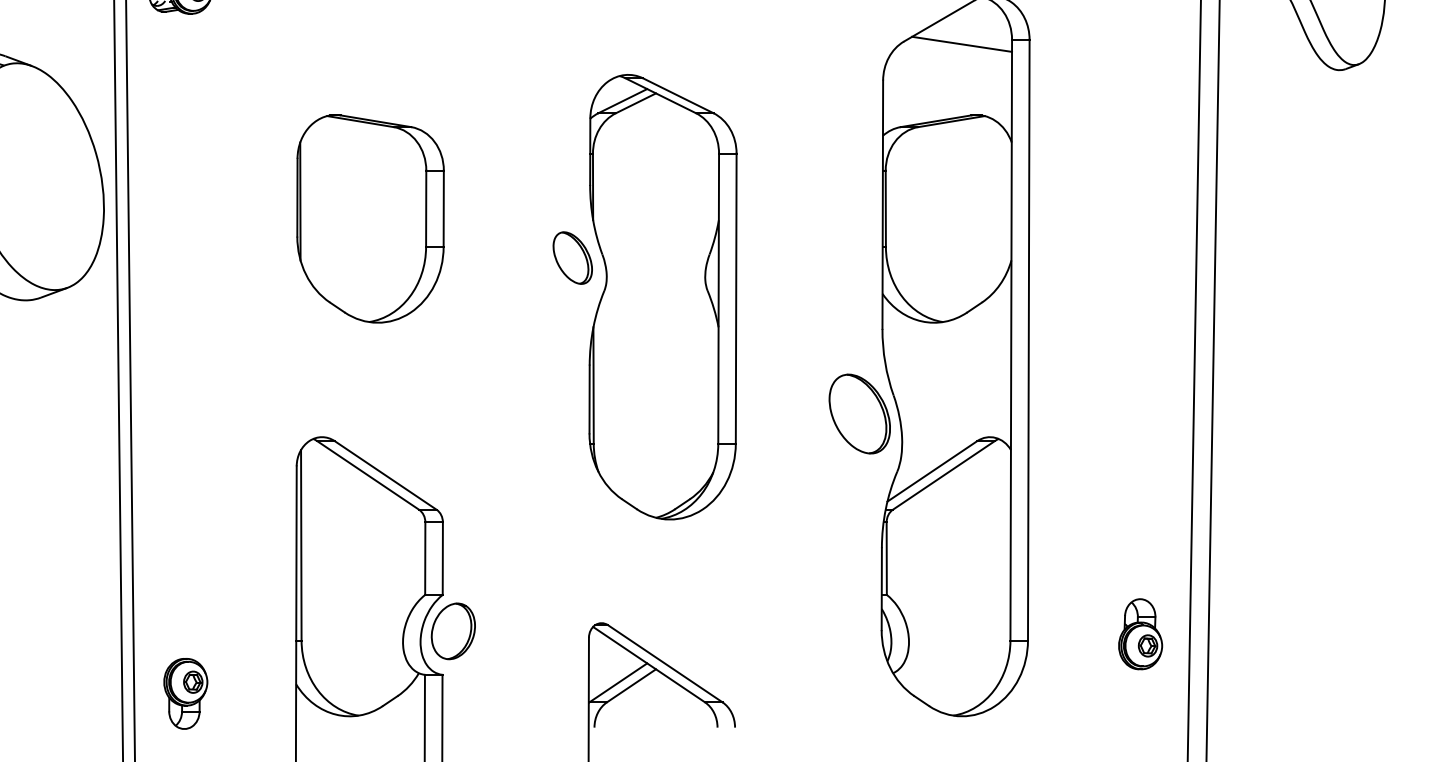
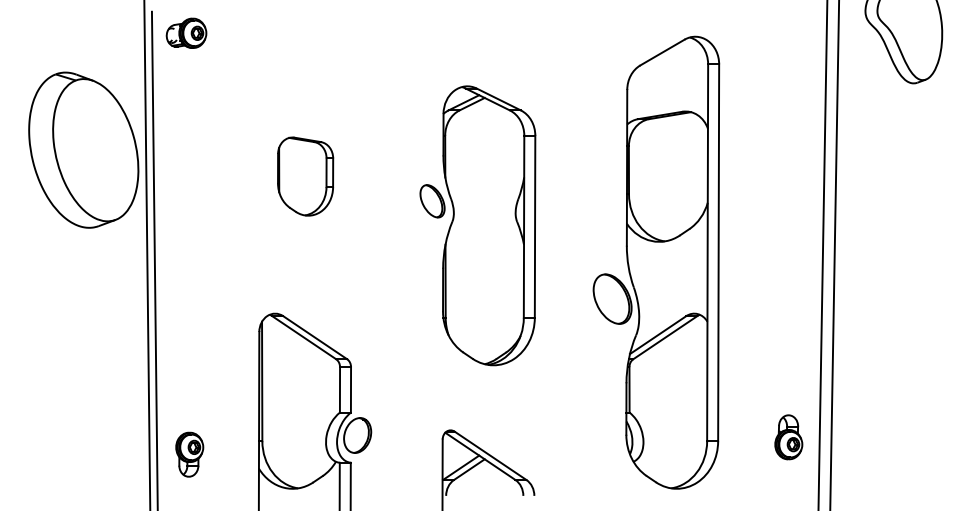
line: (961, 43) -> (676, 66), removed
part: (370, 218) -> (305, 176), size x0.6
part: (185, 693) -> (189, 454), moved

